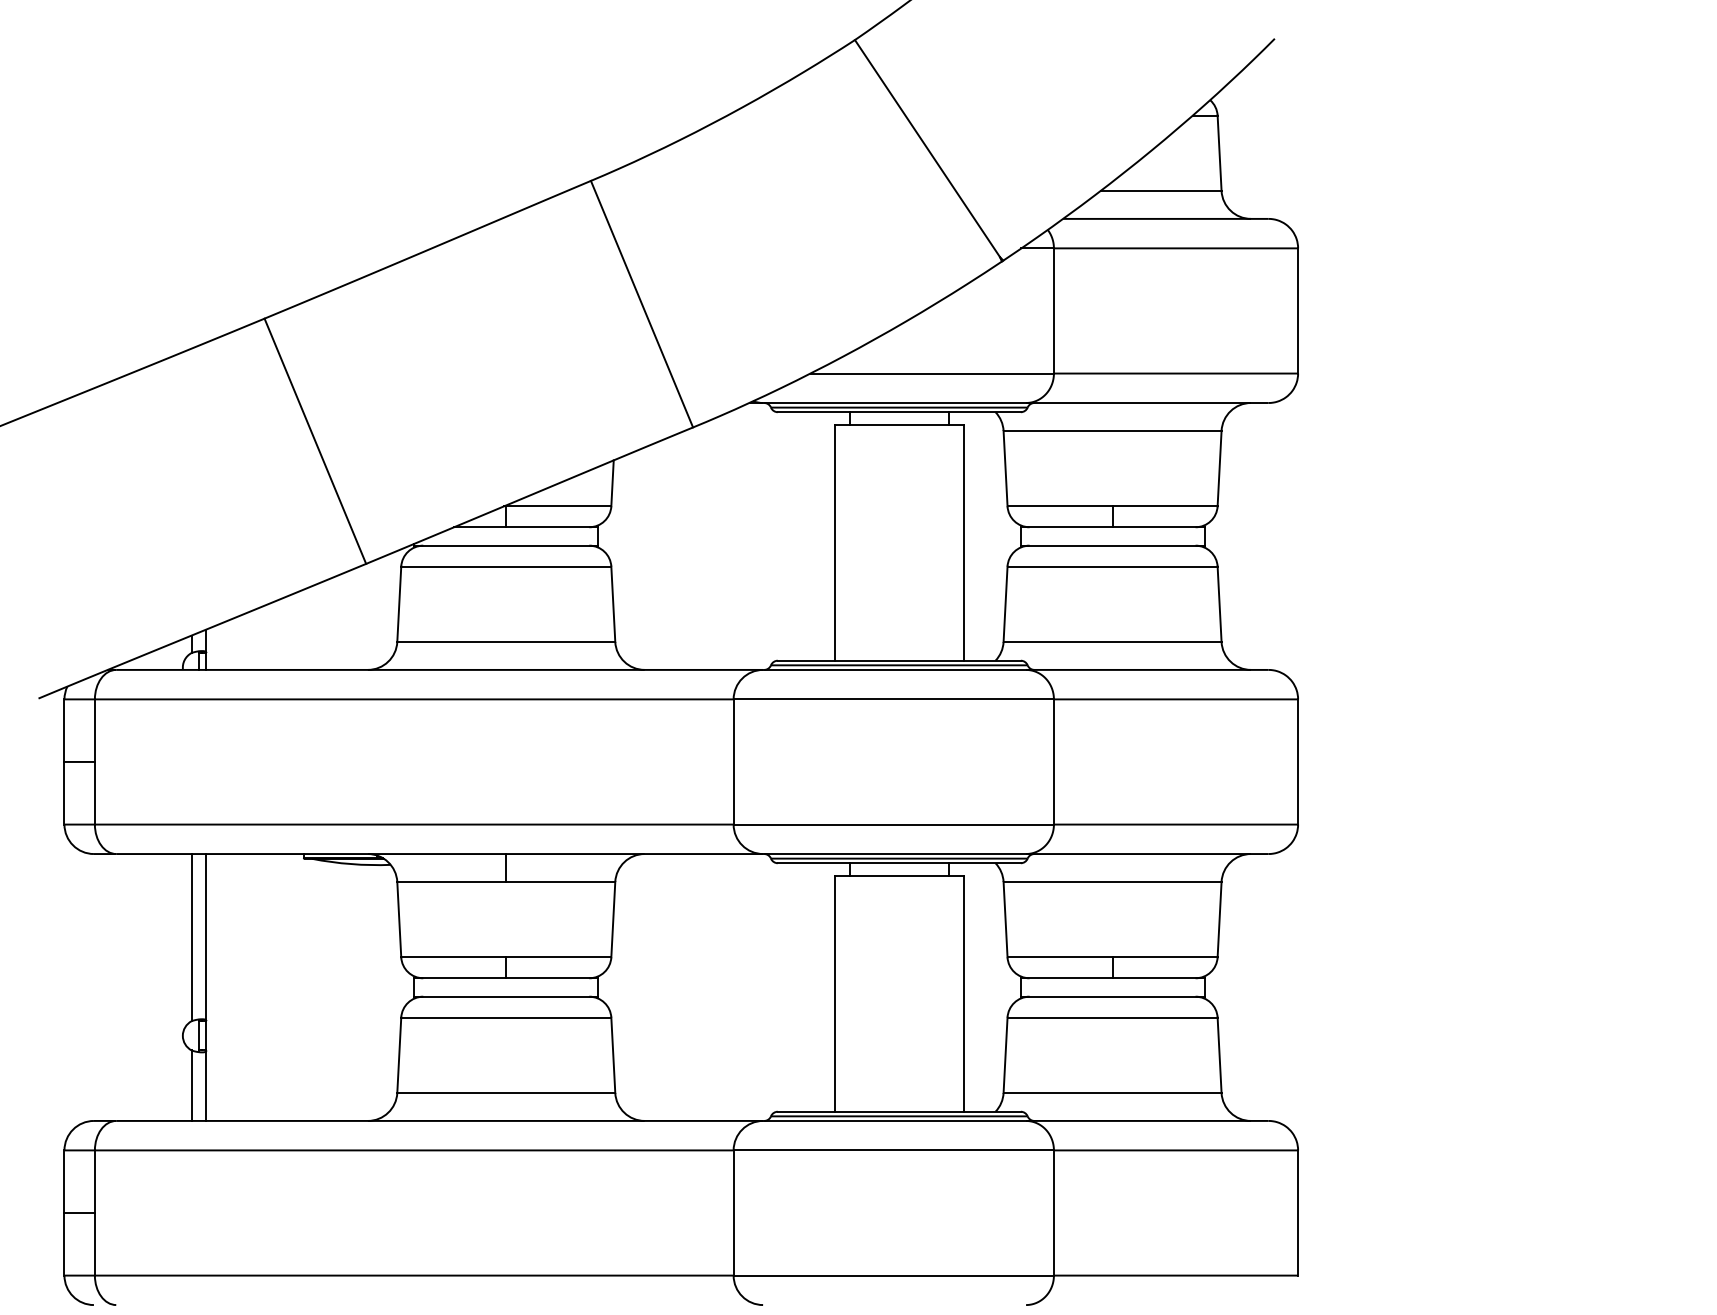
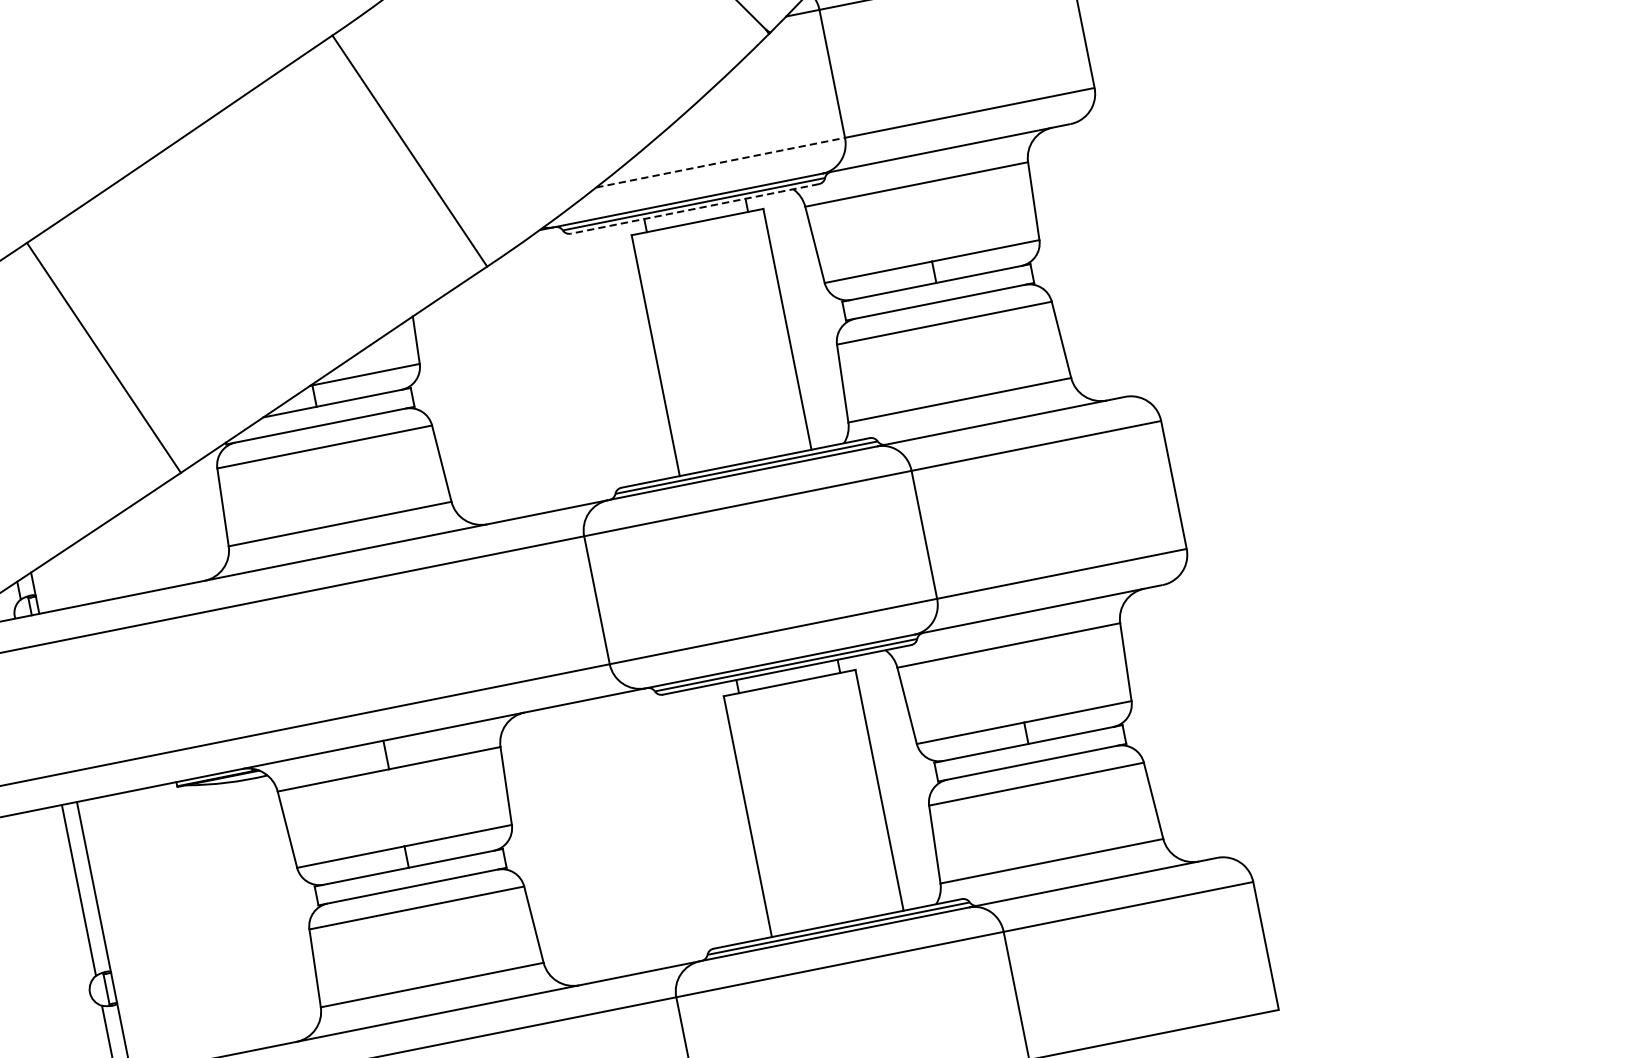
line: (932, 373) -> (720, 162), solid -> dashed
line: (898, 412) -> (694, 209), solid -> dashed

